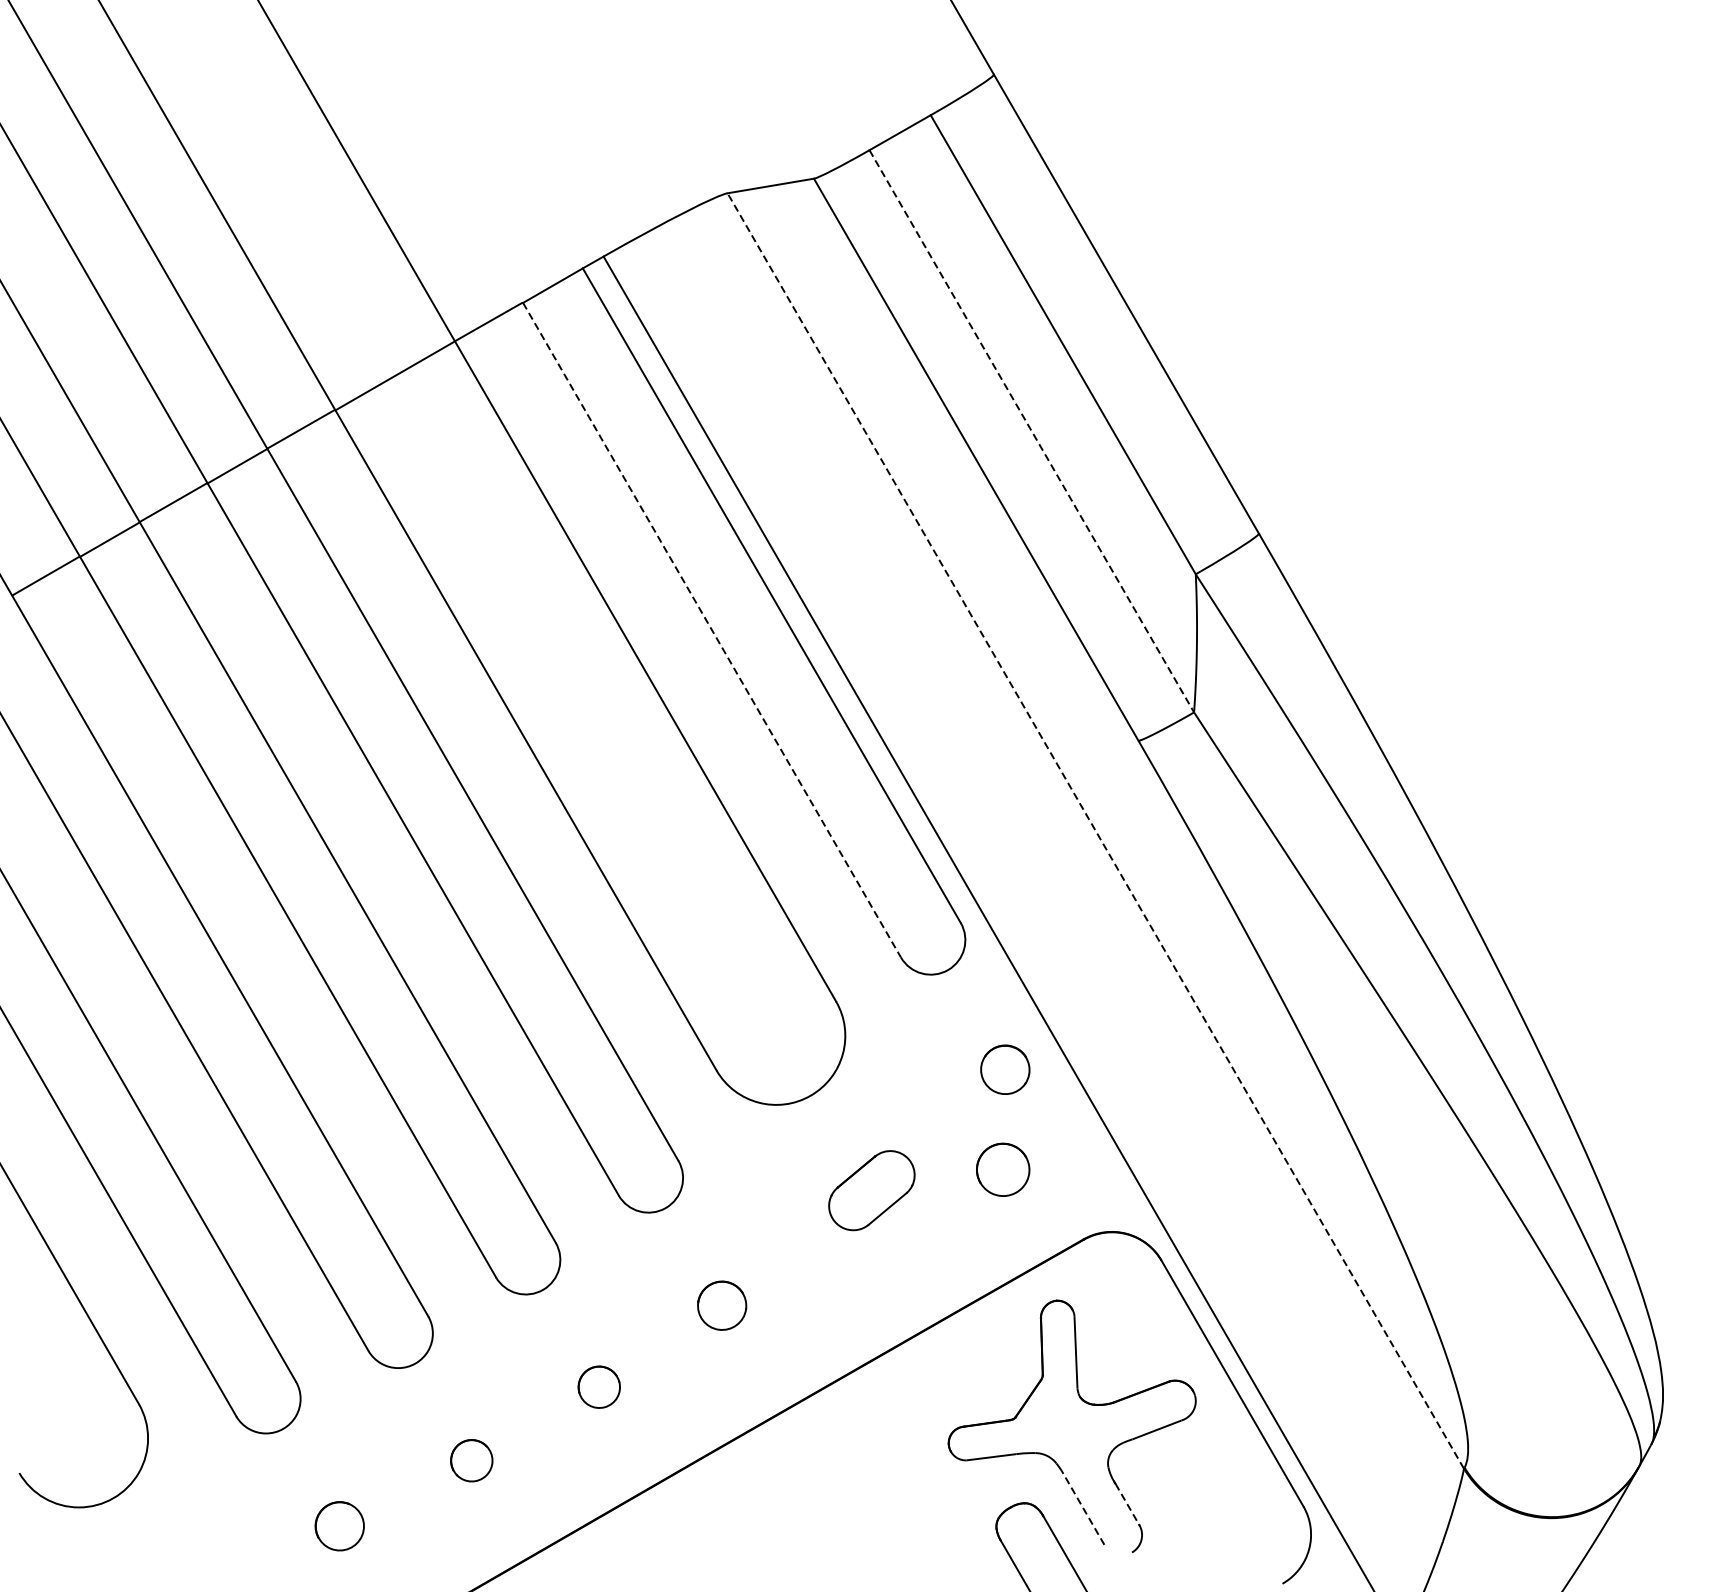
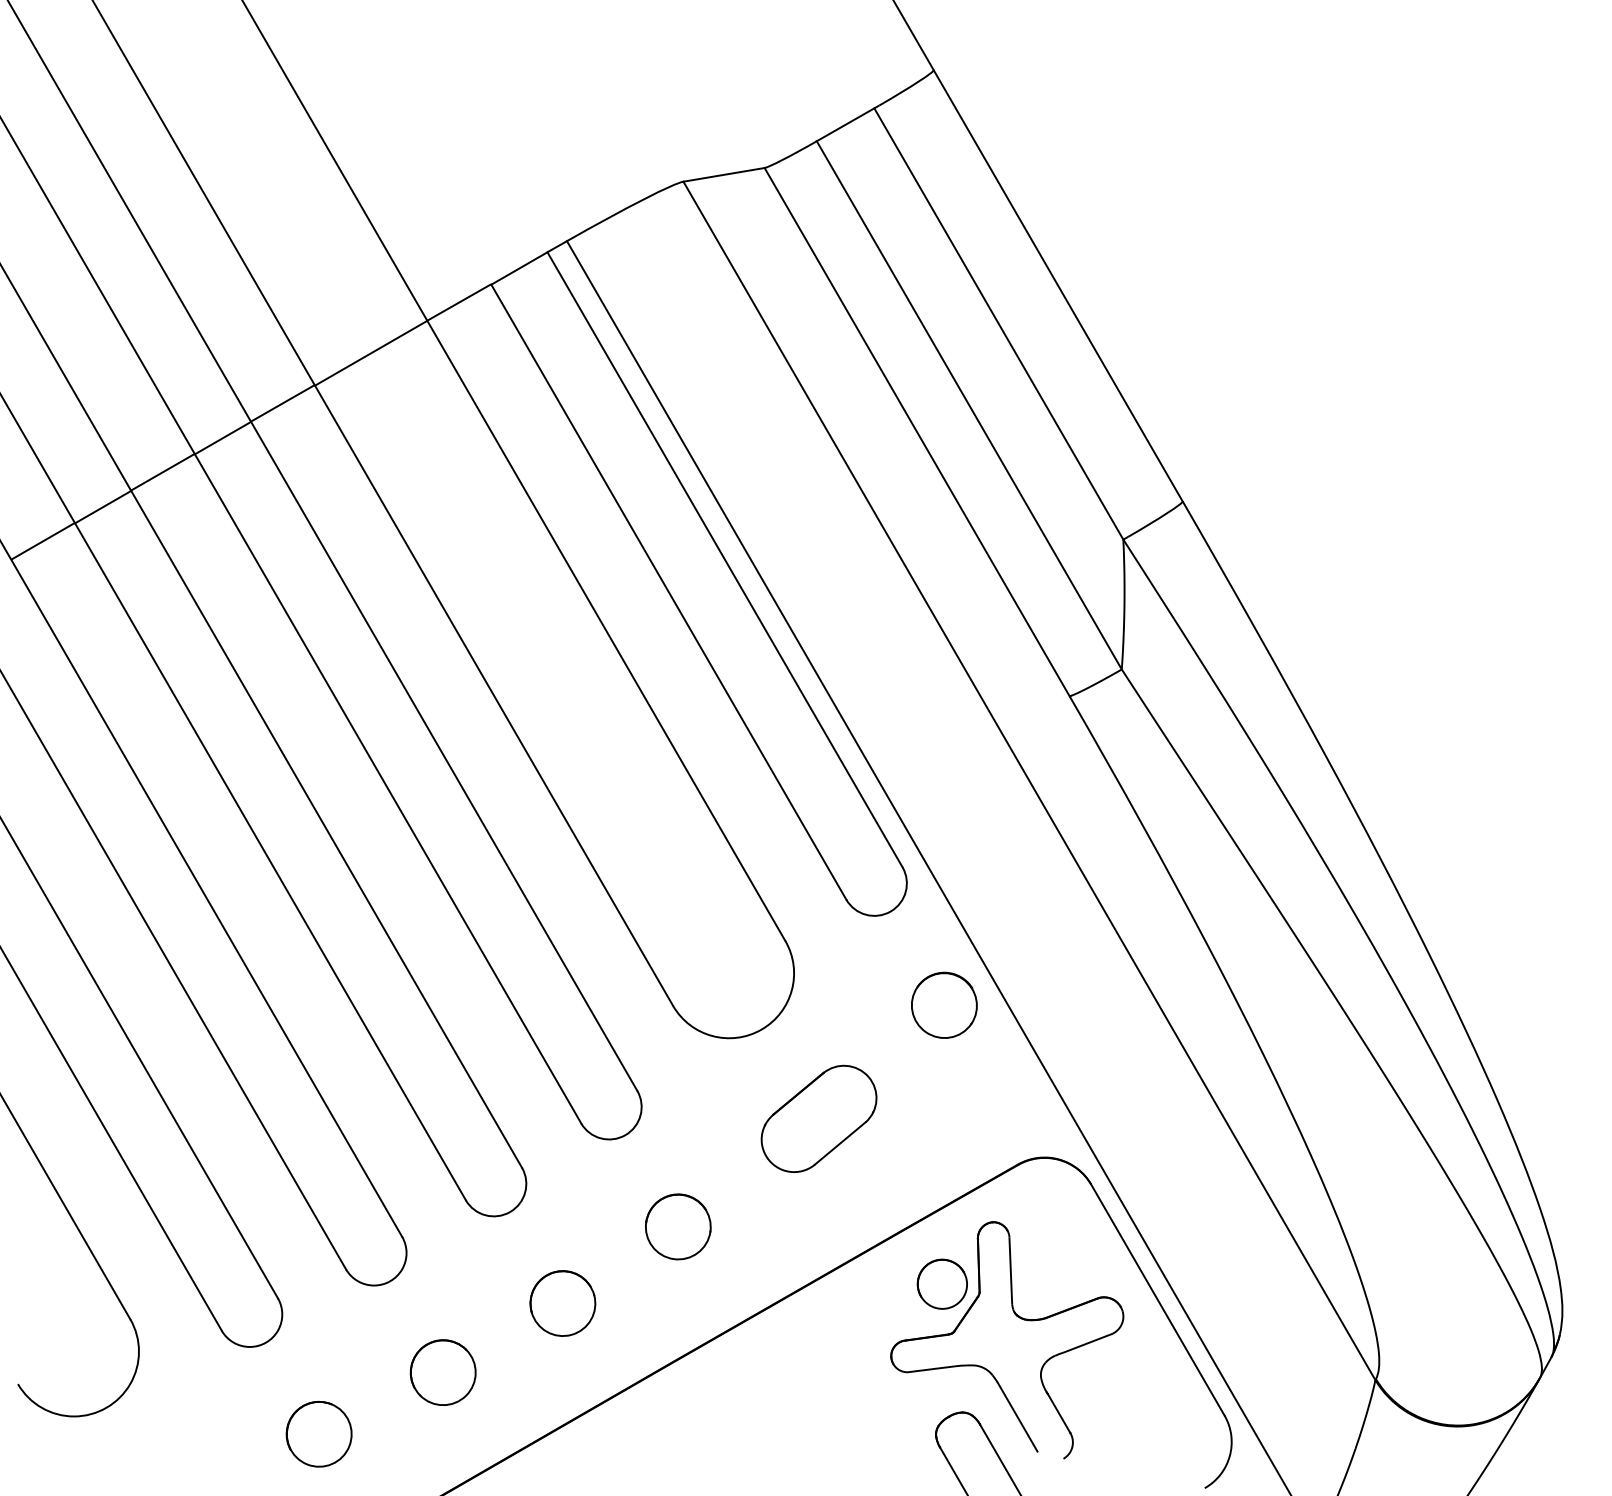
line: (1032, 431) -> (969, 405), dashed -> solid
line: (712, 630) -> (669, 592), dashed -> solid
line: (1095, 830) -> (1029, 780), dashed -> solid
part: (1005, 1068) -> (944, 1004), size x1.43
part: (1002, 1169) -> (941, 1283), moved
part: (871, 1190) -> (818, 1118), size x1.43
part: (722, 1305) -> (678, 1226), size x1.43
part: (598, 1387) -> (562, 1303), size x1.67
part: (471, 1460) -> (442, 1372), size x1.67
line: (1127, 1505) -> (1059, 1414), dashed -> solid
line: (1083, 1507) -> (1017, 1416), dashed -> solid
part: (339, 1525) -> (318, 1433), size x1.43

